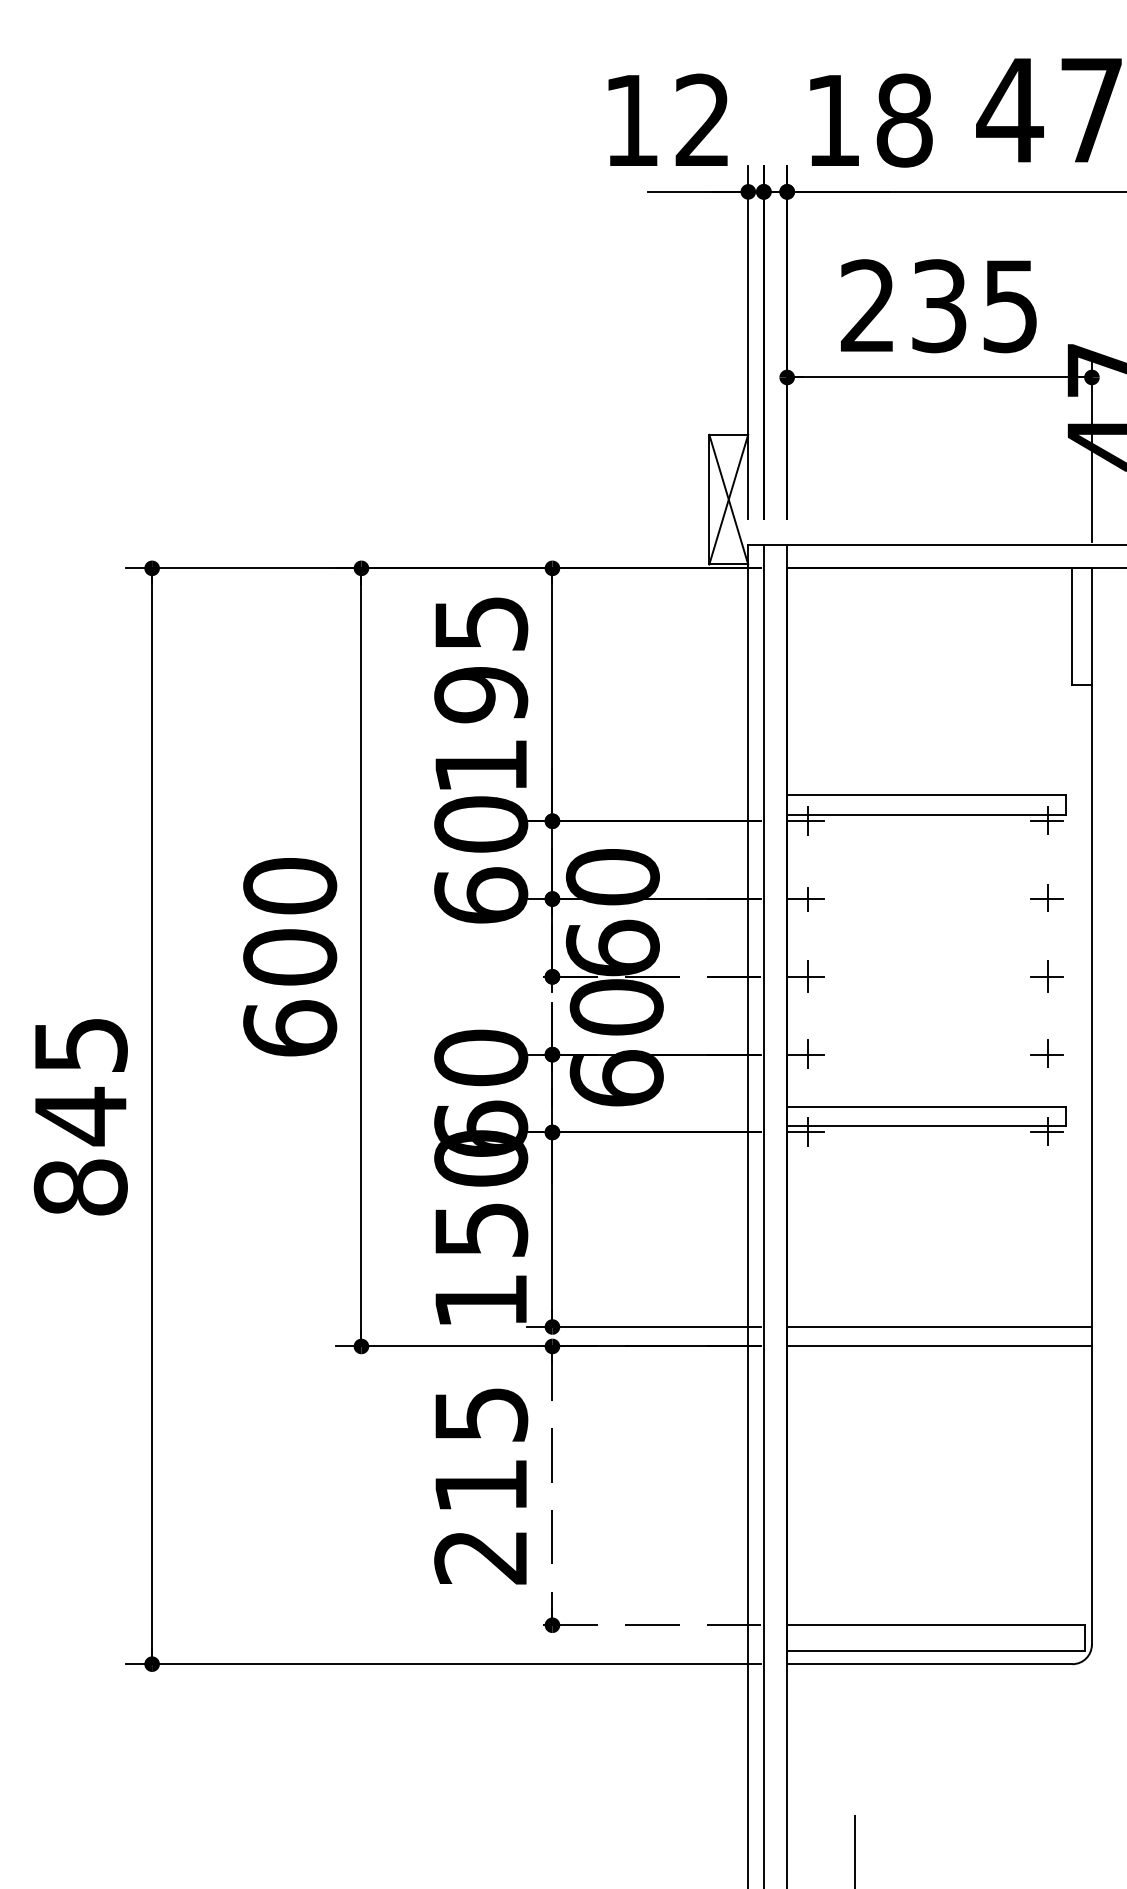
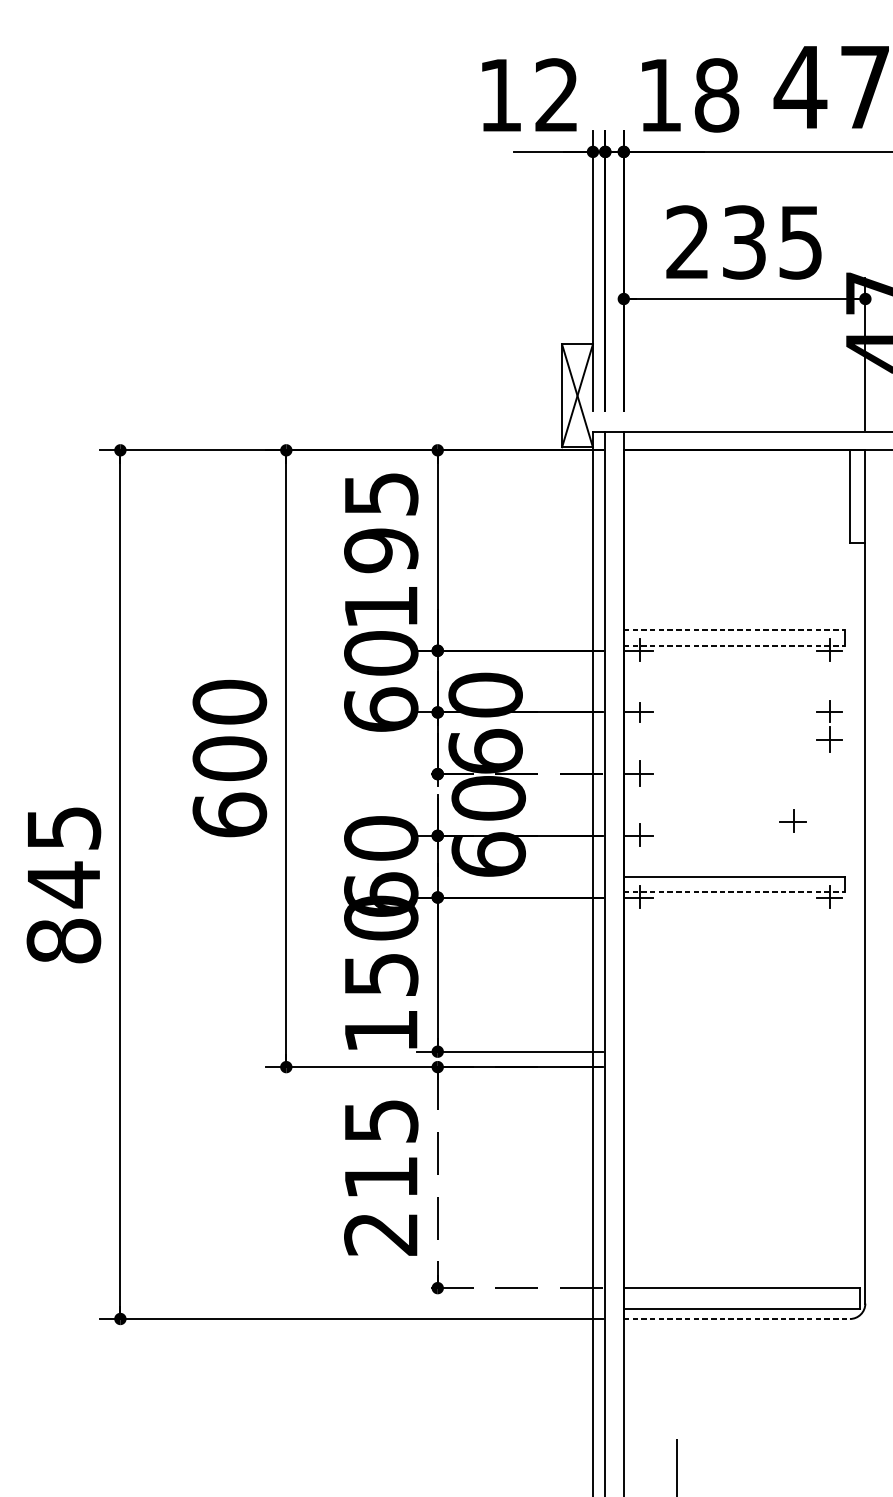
line: (927, 795) -> (735, 630), solid -> dashed
line: (927, 814) -> (735, 645), solid -> dashed
part: (1046, 976) -> (829, 739), moved
part: (1046, 1053) -> (792, 820), moved
line: (927, 1126) -> (735, 892), solid -> dashed
line: (939, 1327) -> (744, 1052), removed
line: (939, 1346) -> (744, 1067), removed
line: (929, 1664) -> (736, 1319), solid -> dashed

